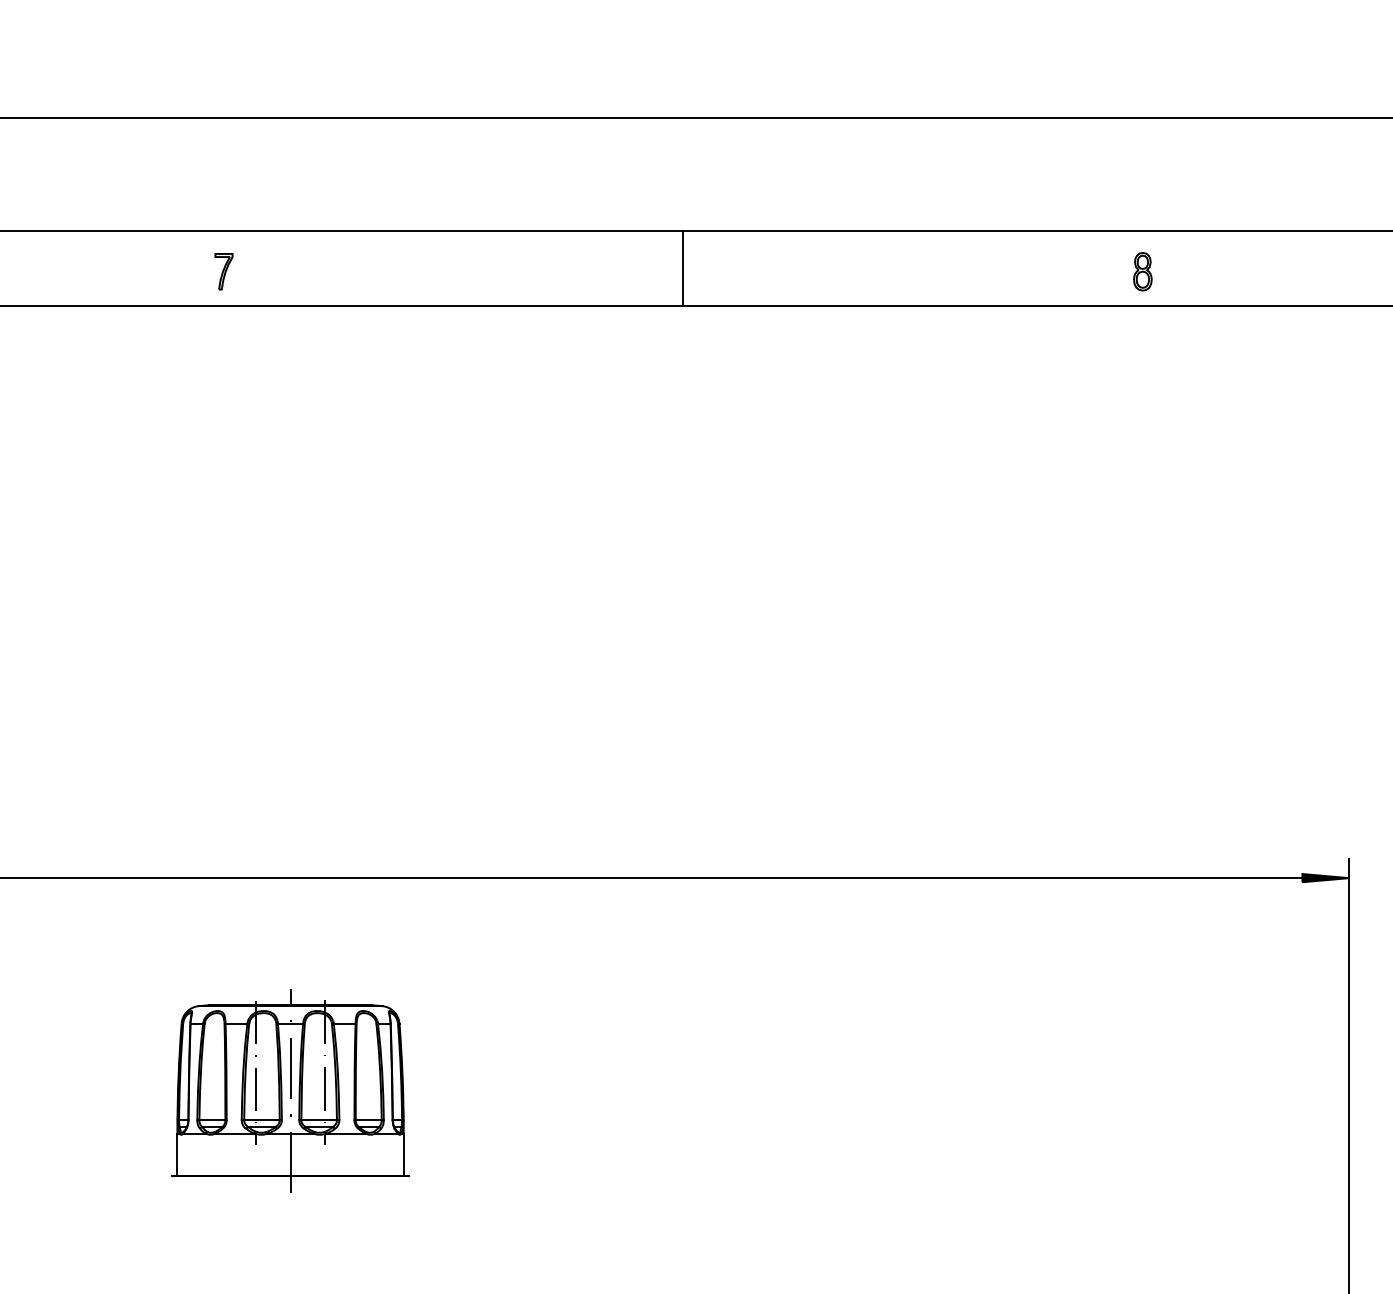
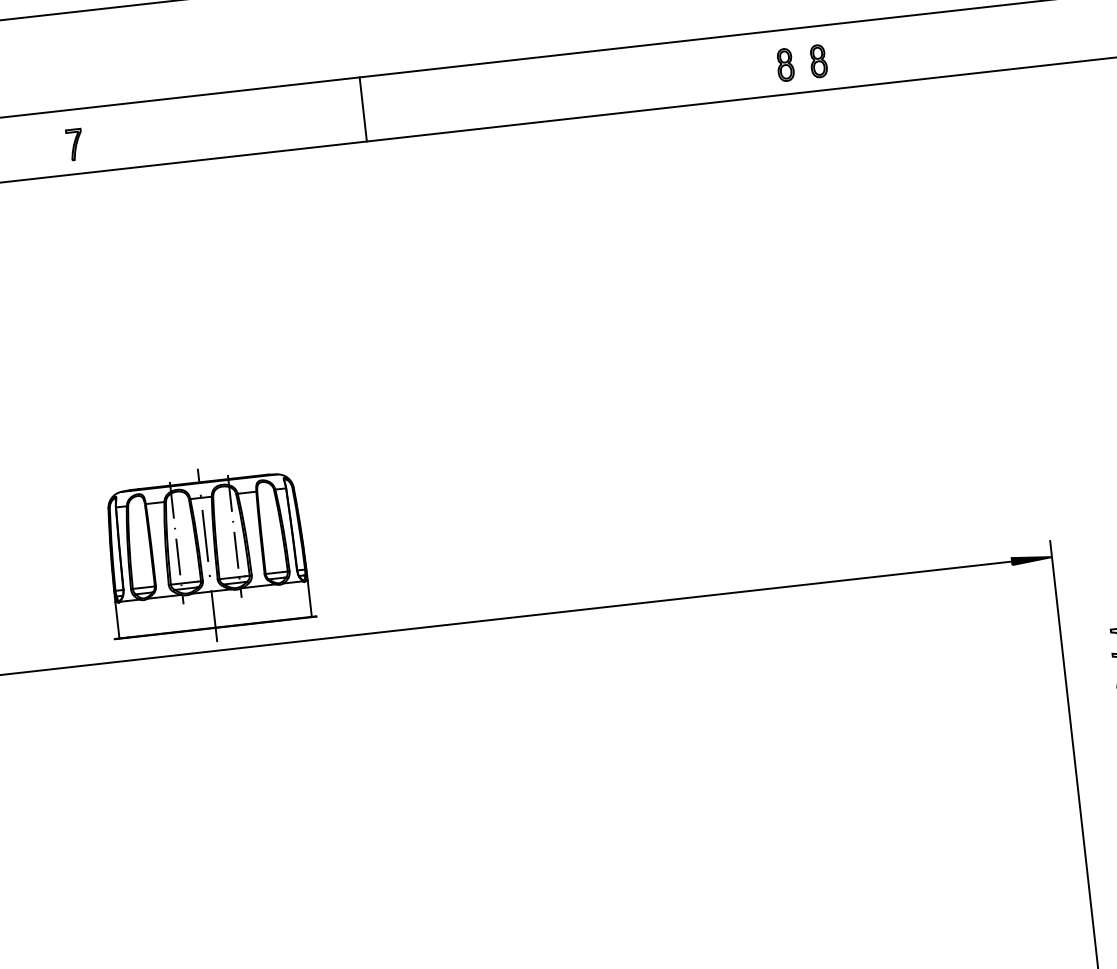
line: (682, 268) -> (363, 109), moved
part: (223, 271) -> (74, 144), moved
part: (1103, 271) -> (785, 64), added
part: (290, 1090) -> (207, 554), moved

